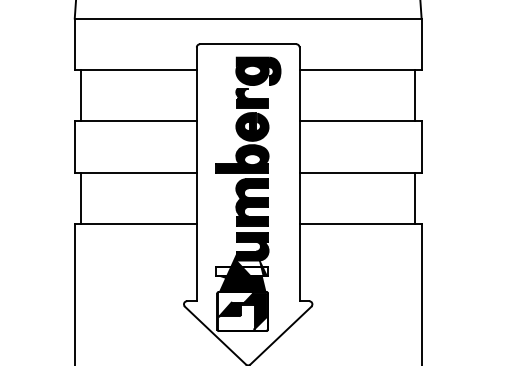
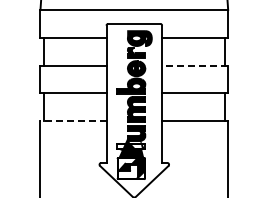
line: (359, 121) -> (194, 65), solid -> dashed
line: (133, 224) -> (72, 121), solid -> dashed

